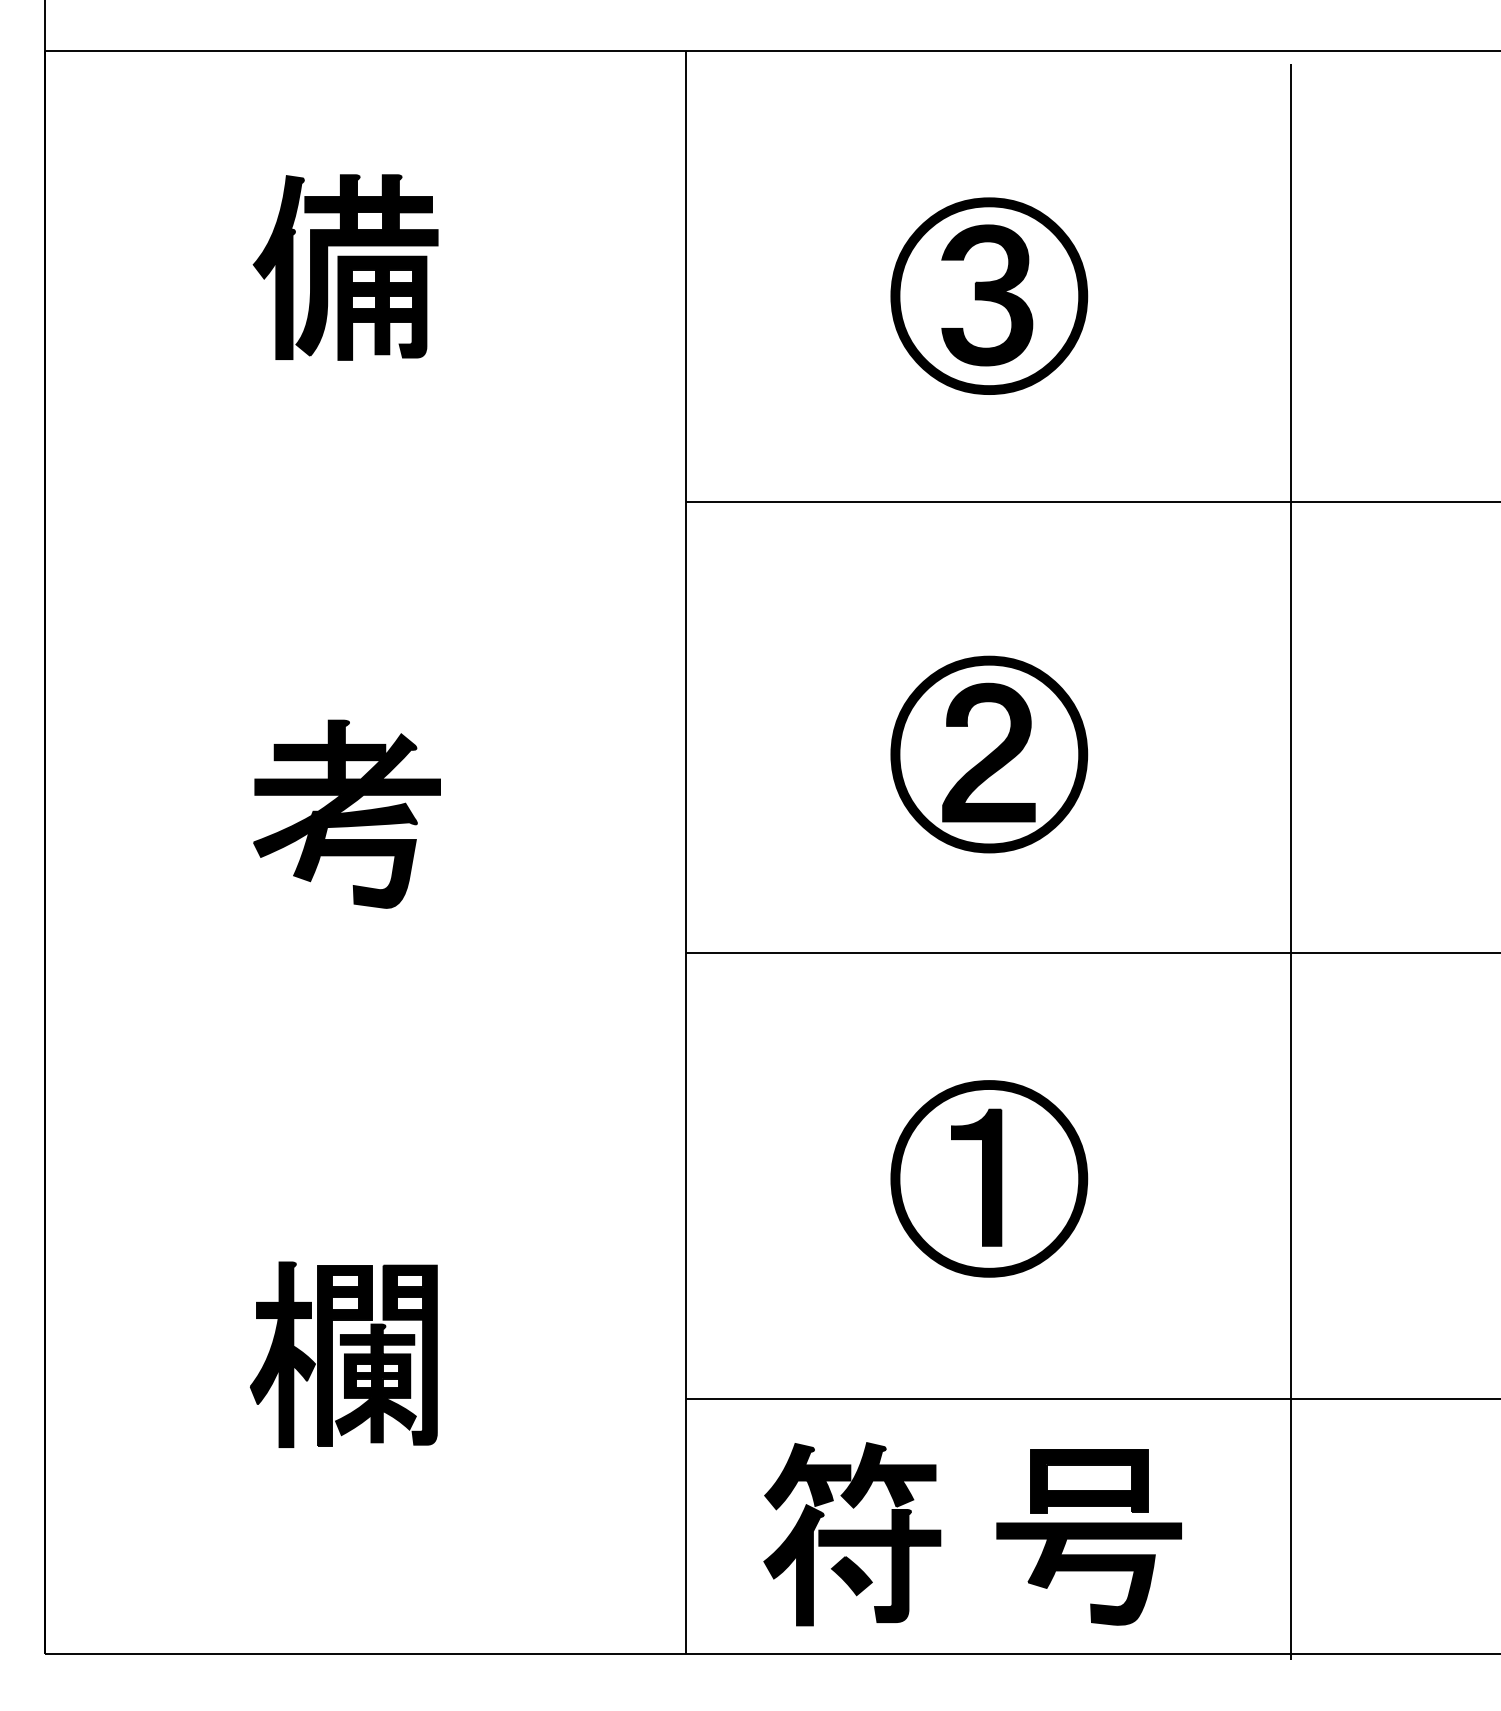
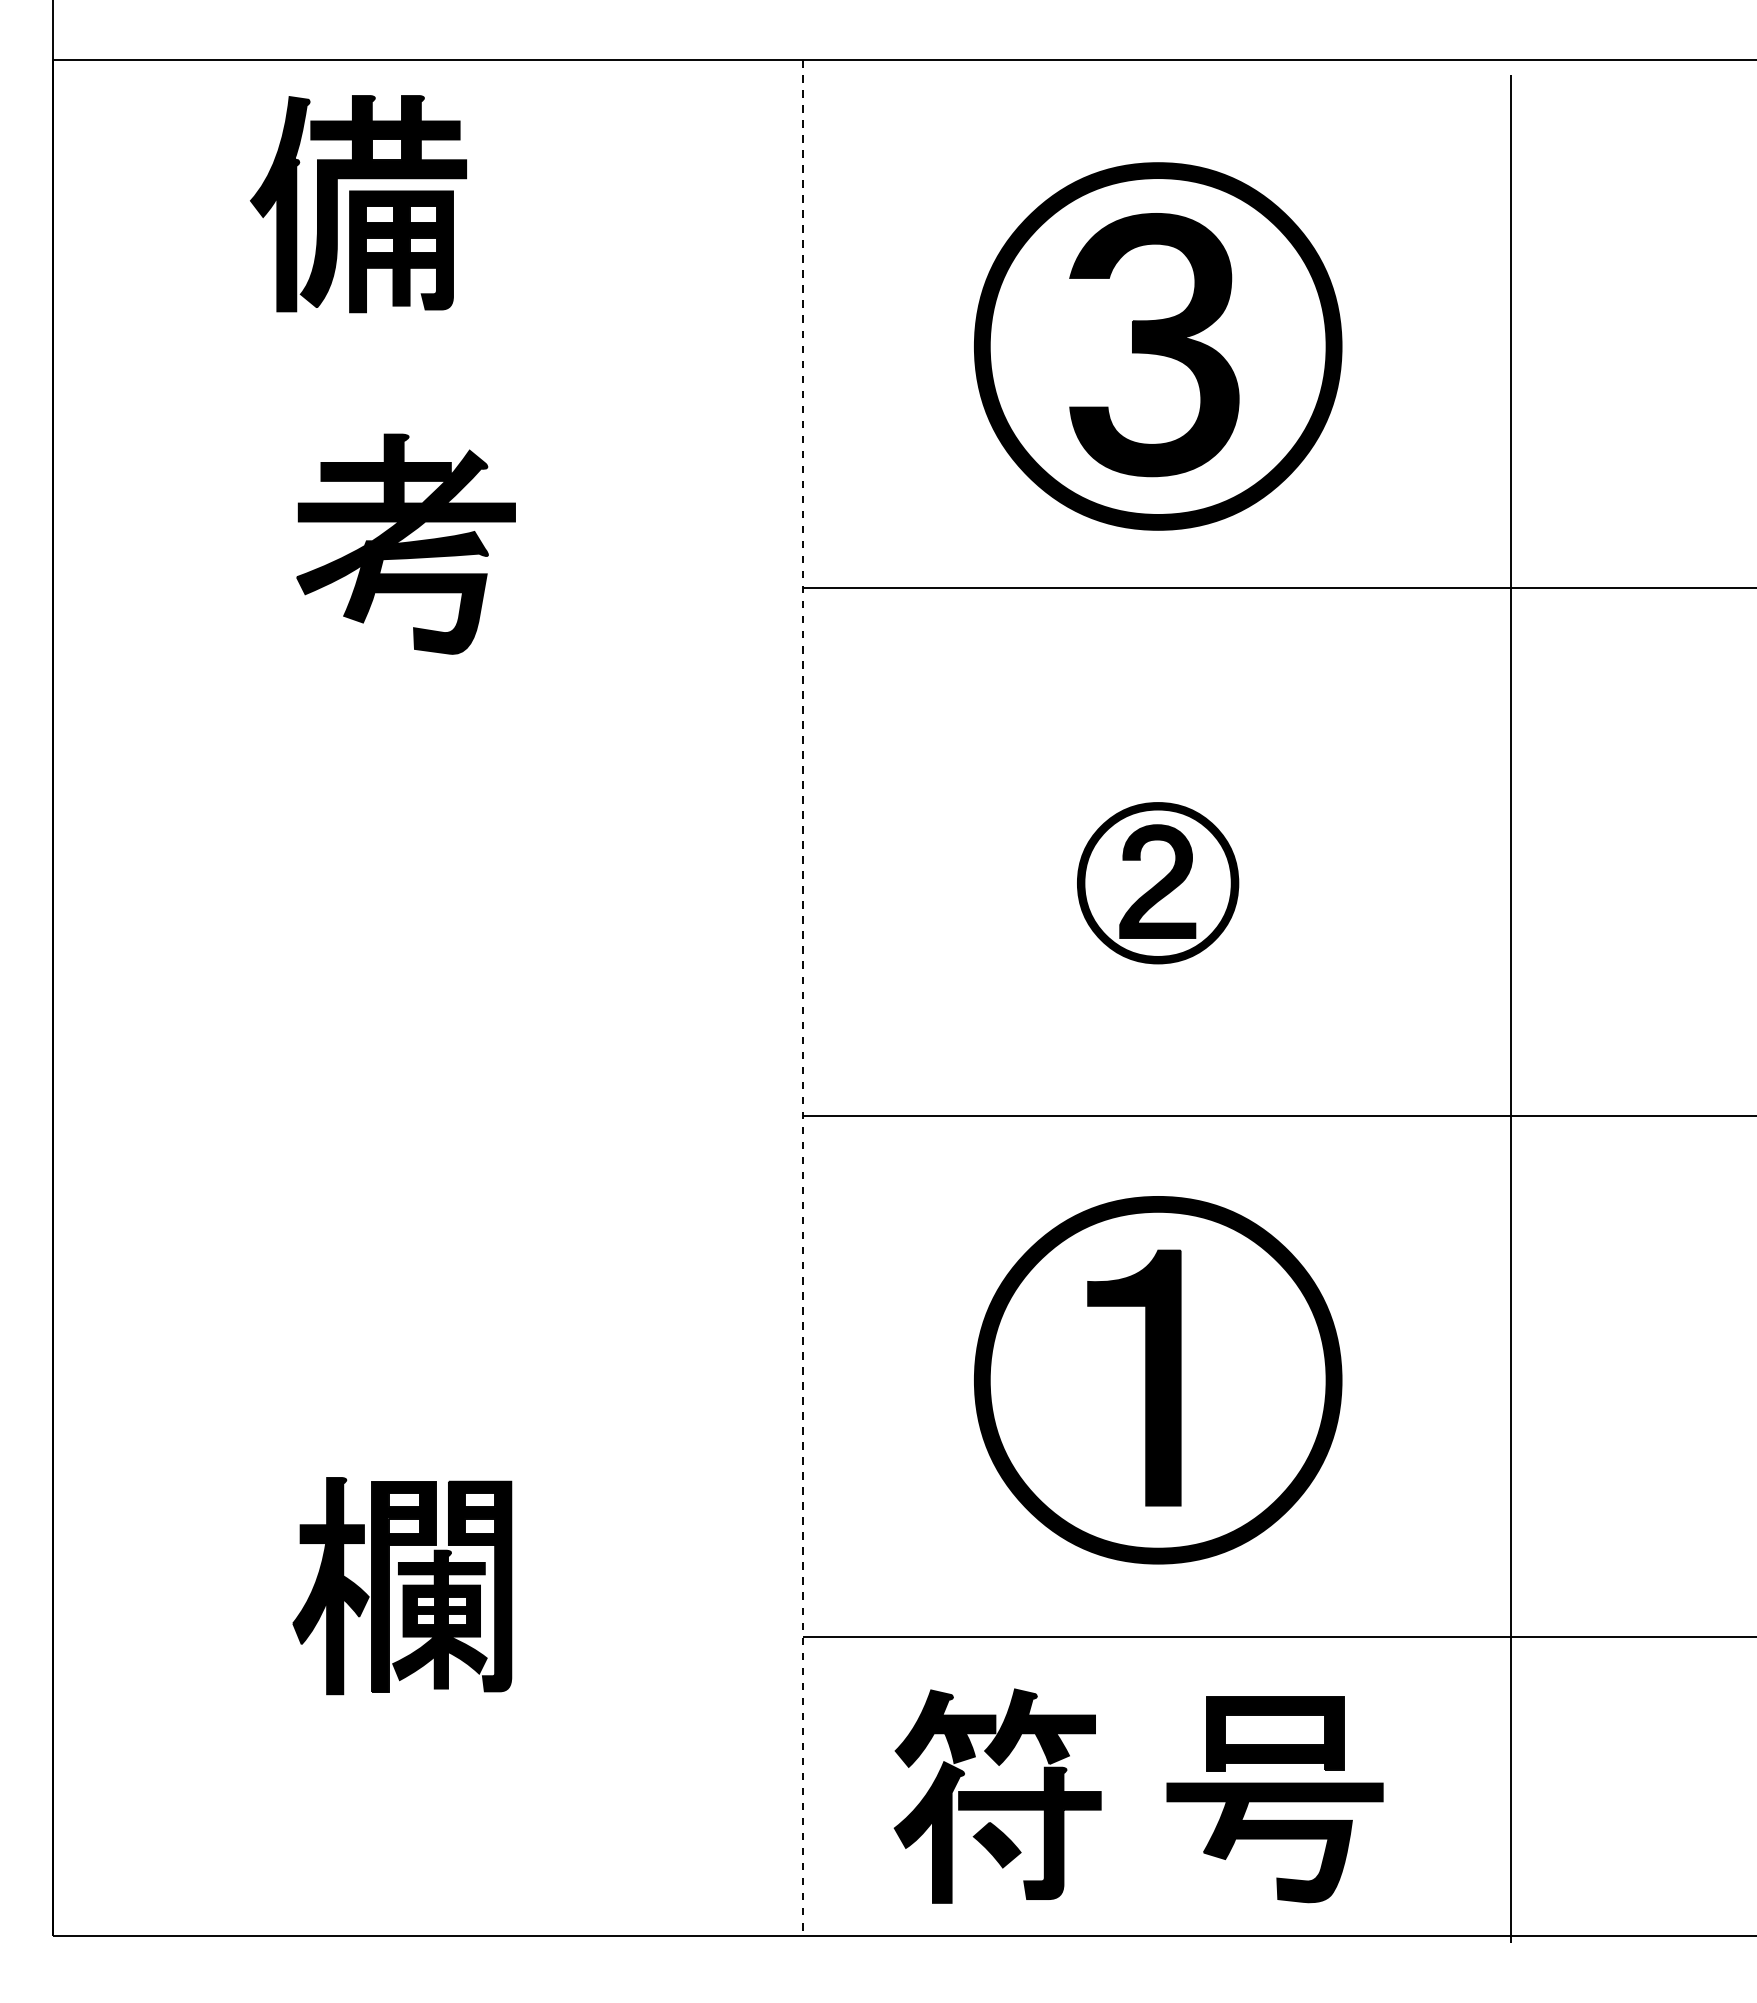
part: (345, 267) -> (358, 204), moved
part: (988, 296) -> (1157, 346), size x1.6
part: (988, 753) -> (1157, 882), size x0.7
part: (346, 813) -> (405, 543), moved
line: (686, 852) -> (803, 998), solid -> dashed
part: (988, 1178) -> (1157, 1379), size x1.6

